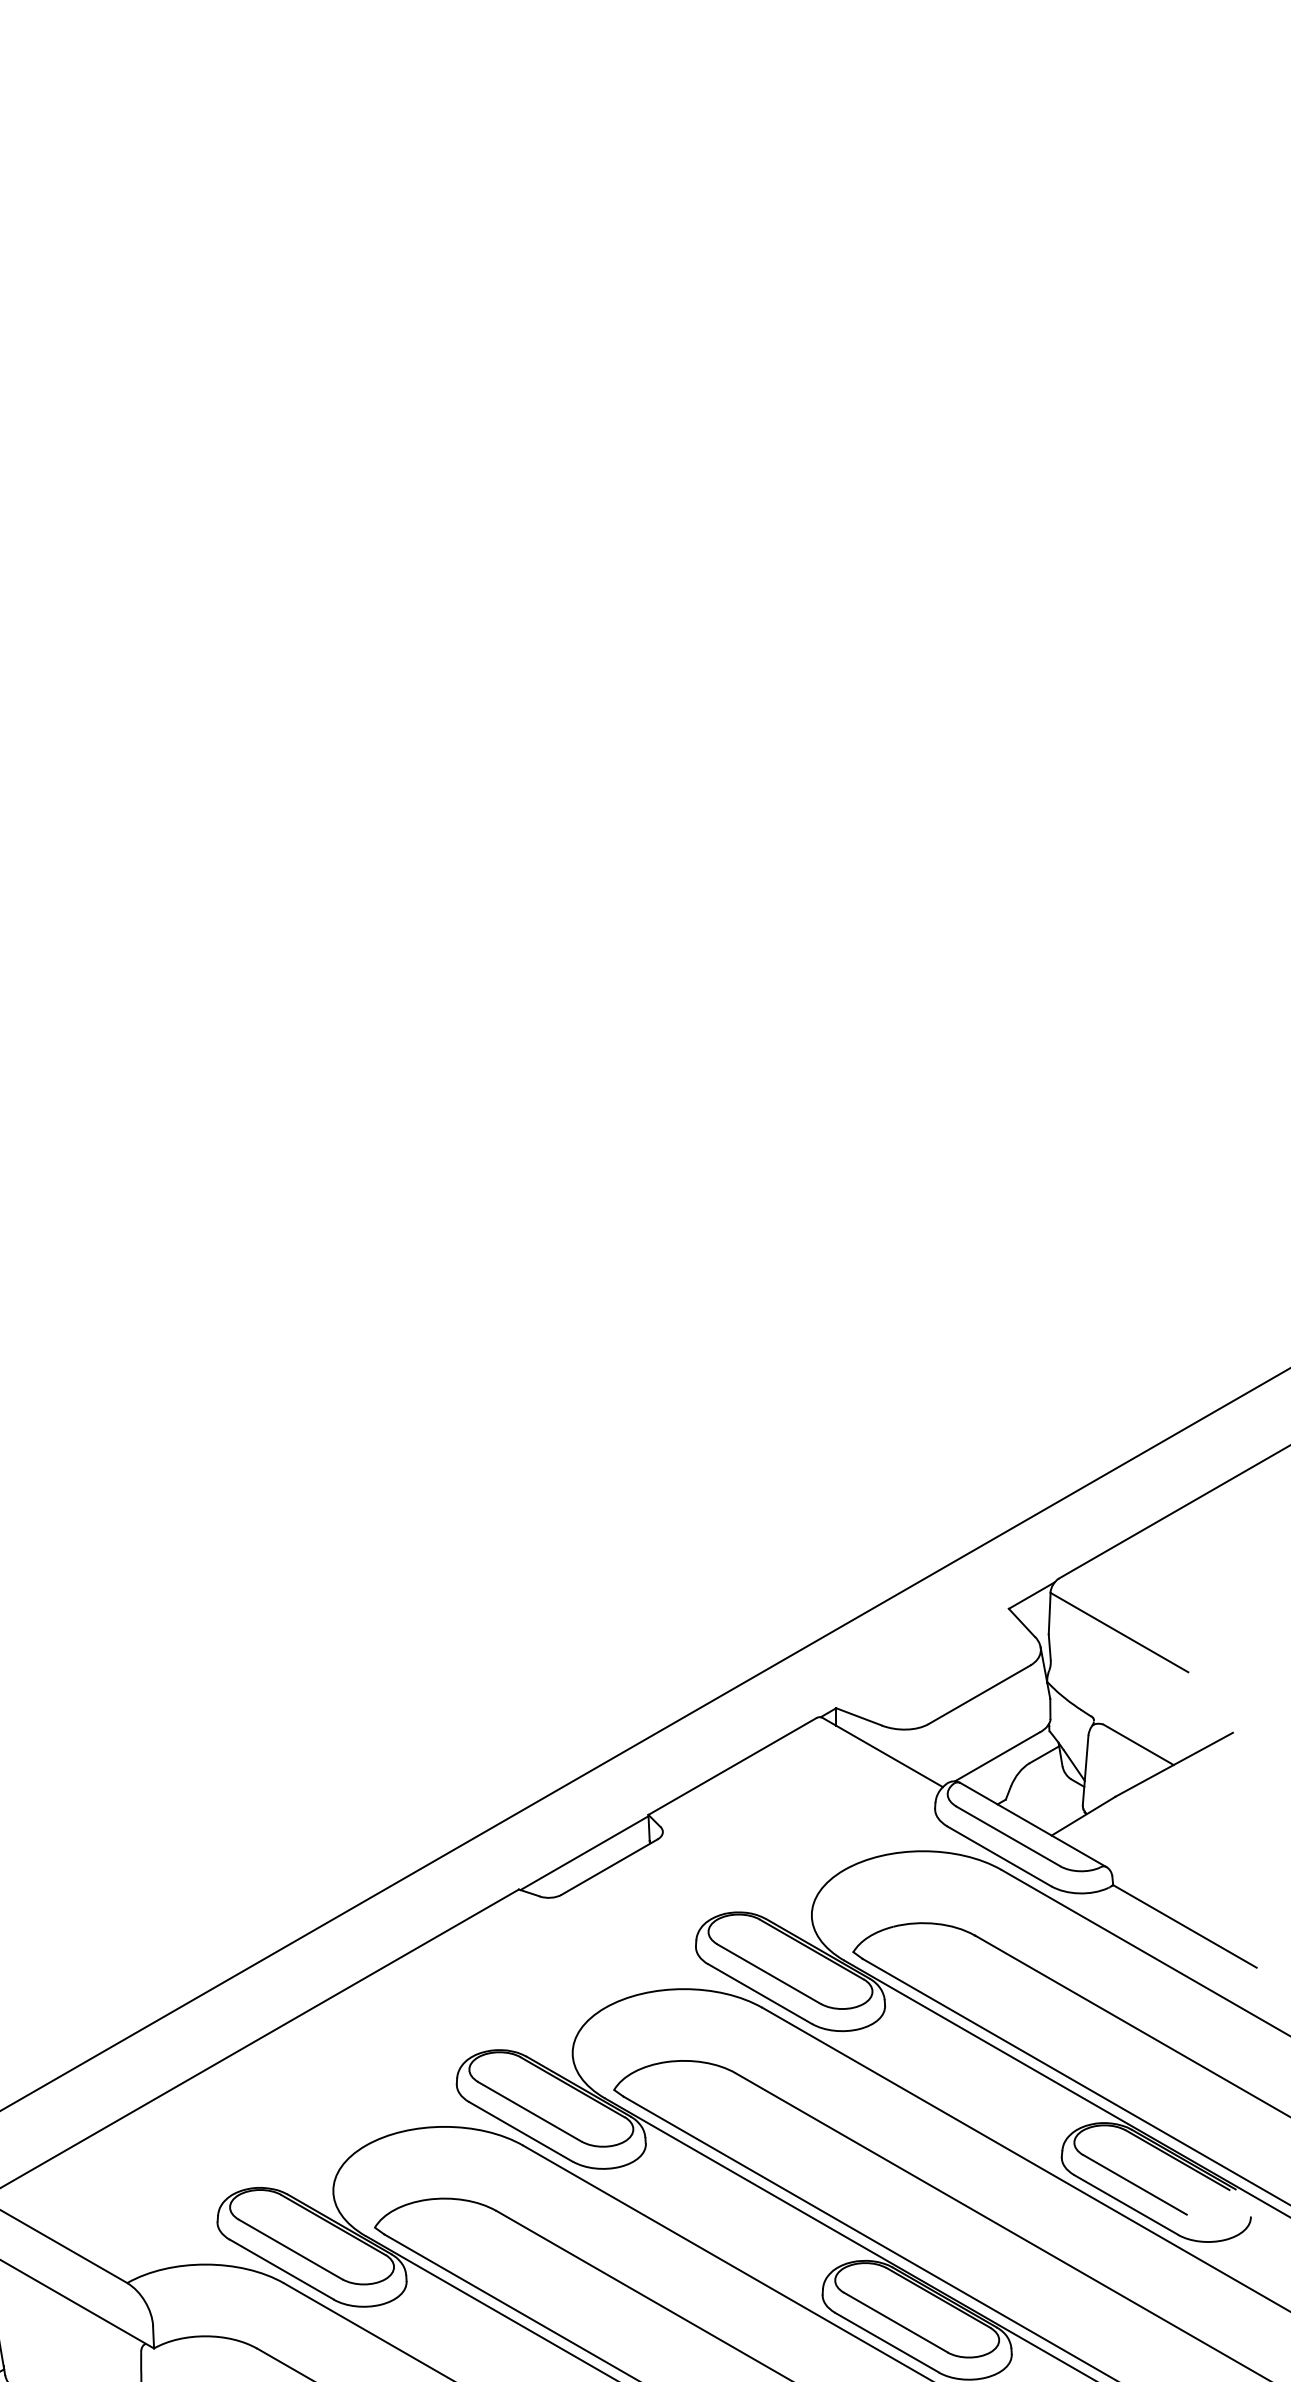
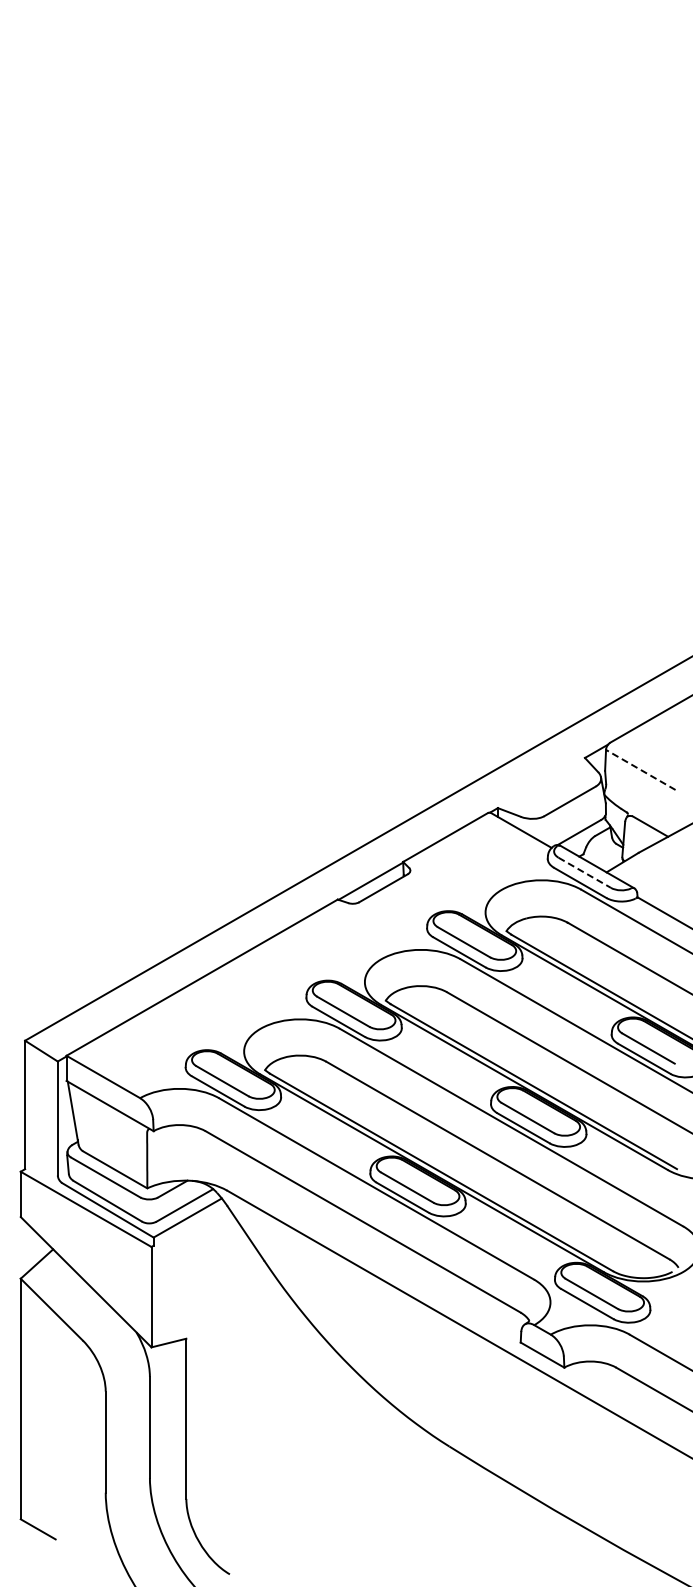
line: (1118, 1631) -> (640, 769), solid -> dashed
line: (1009, 1837) -> (585, 873), solid -> dashed

